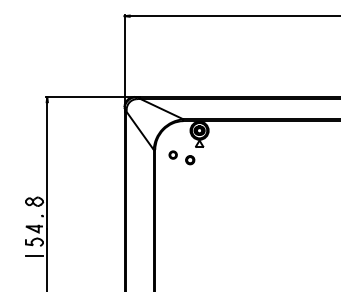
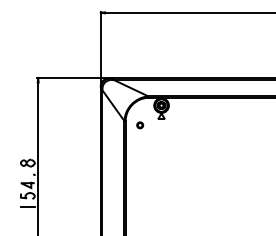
part: (190, 160) -> (154, 129), removed

